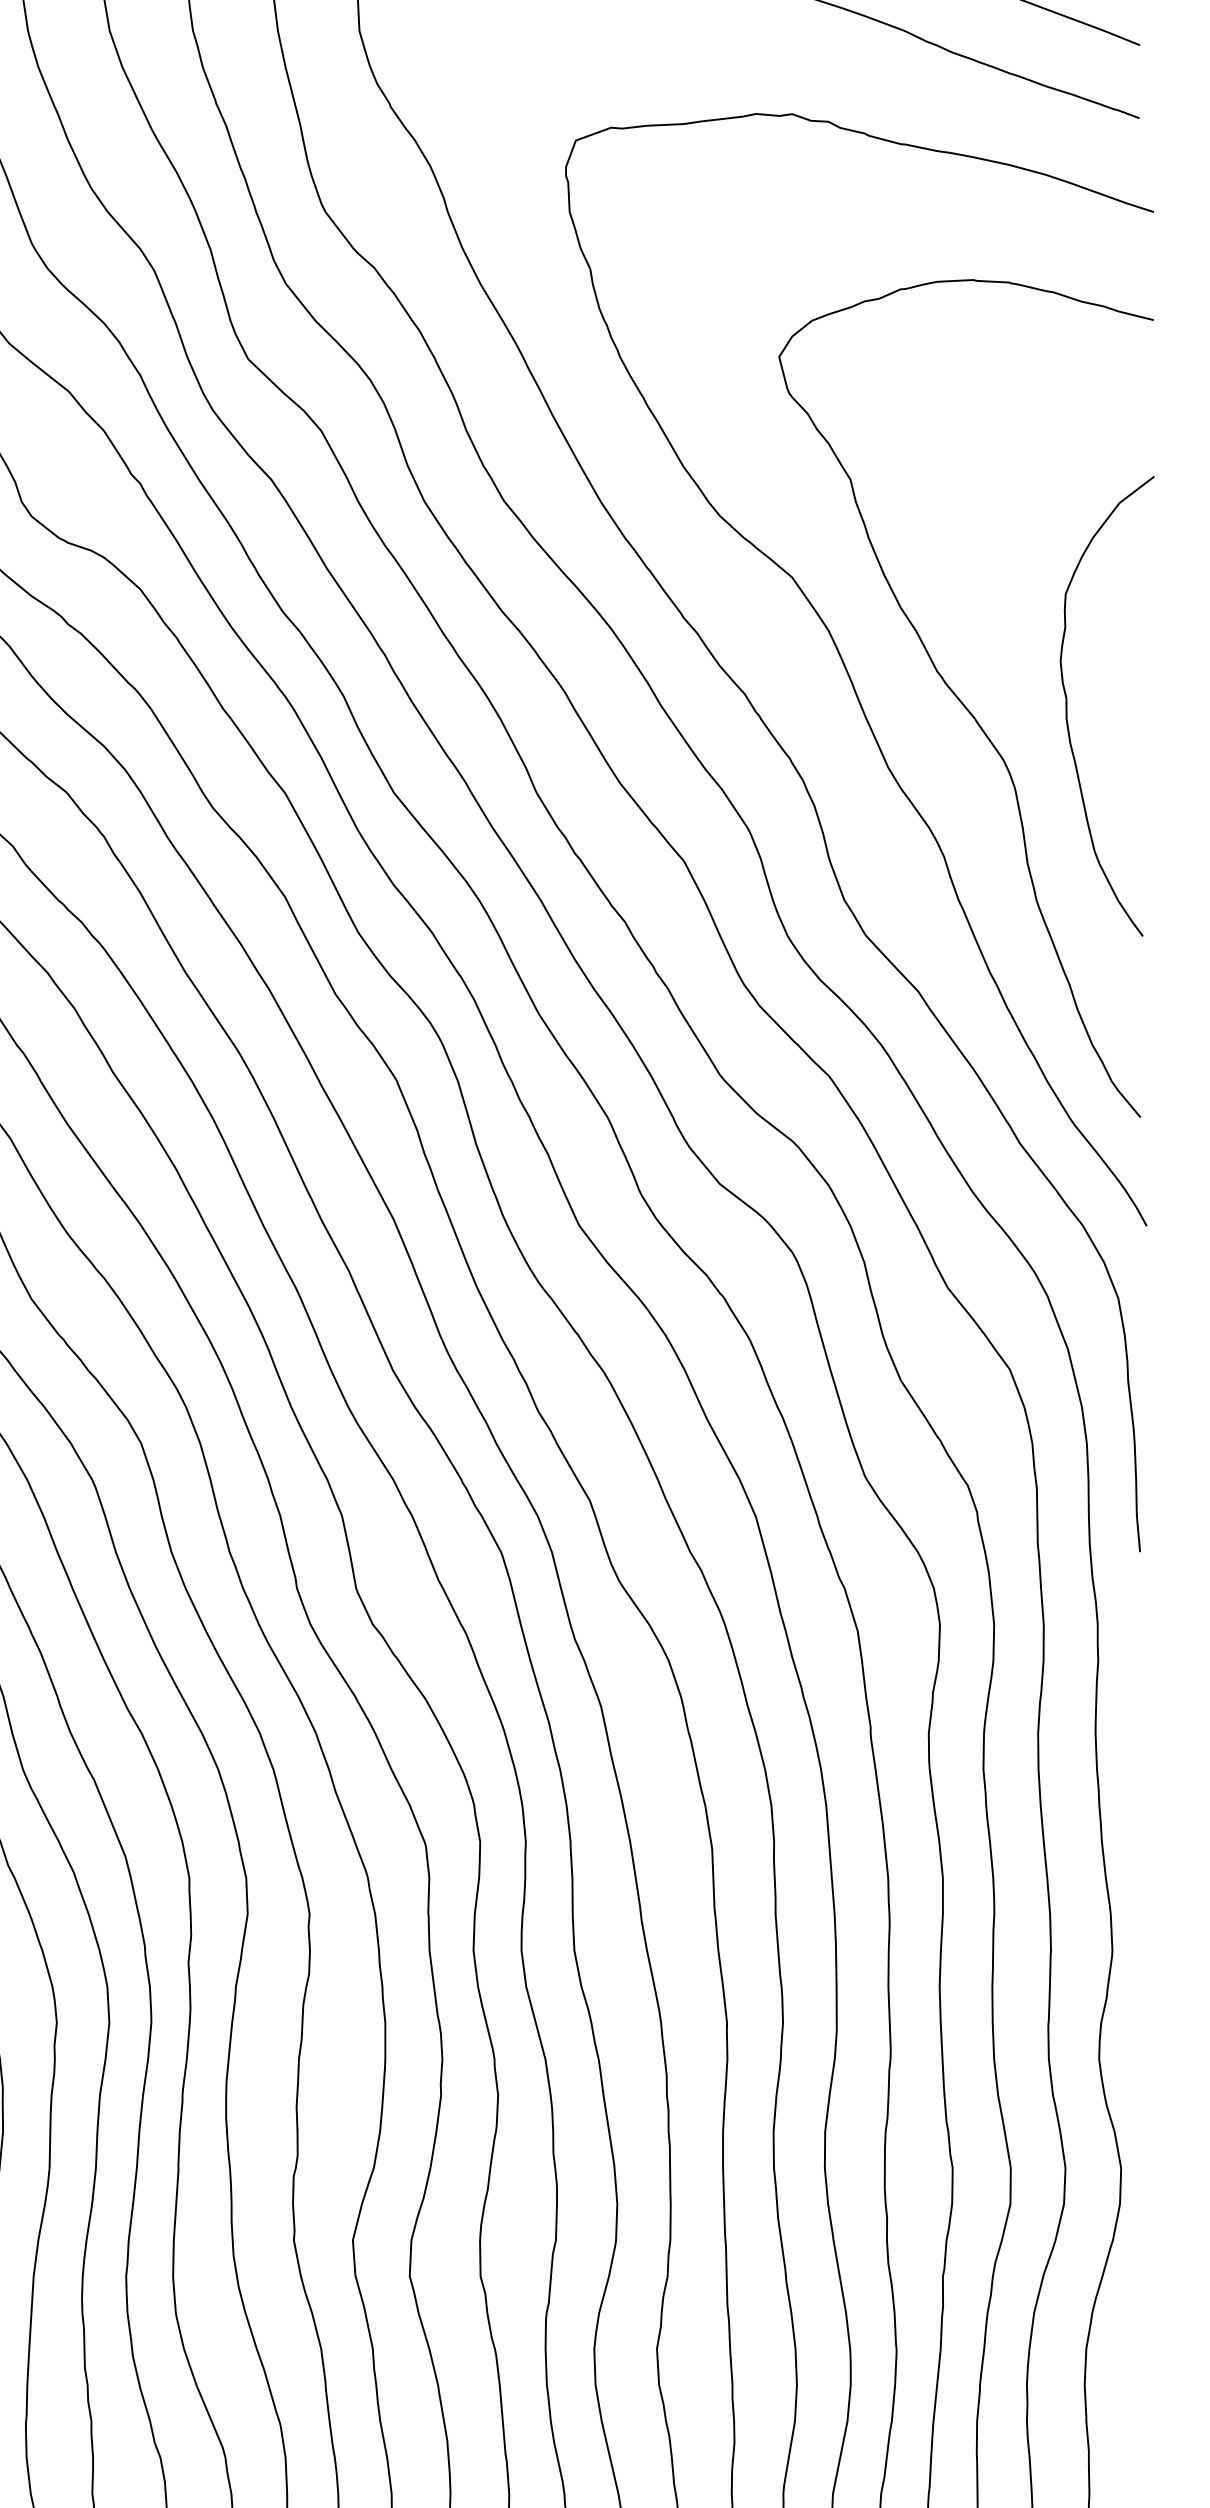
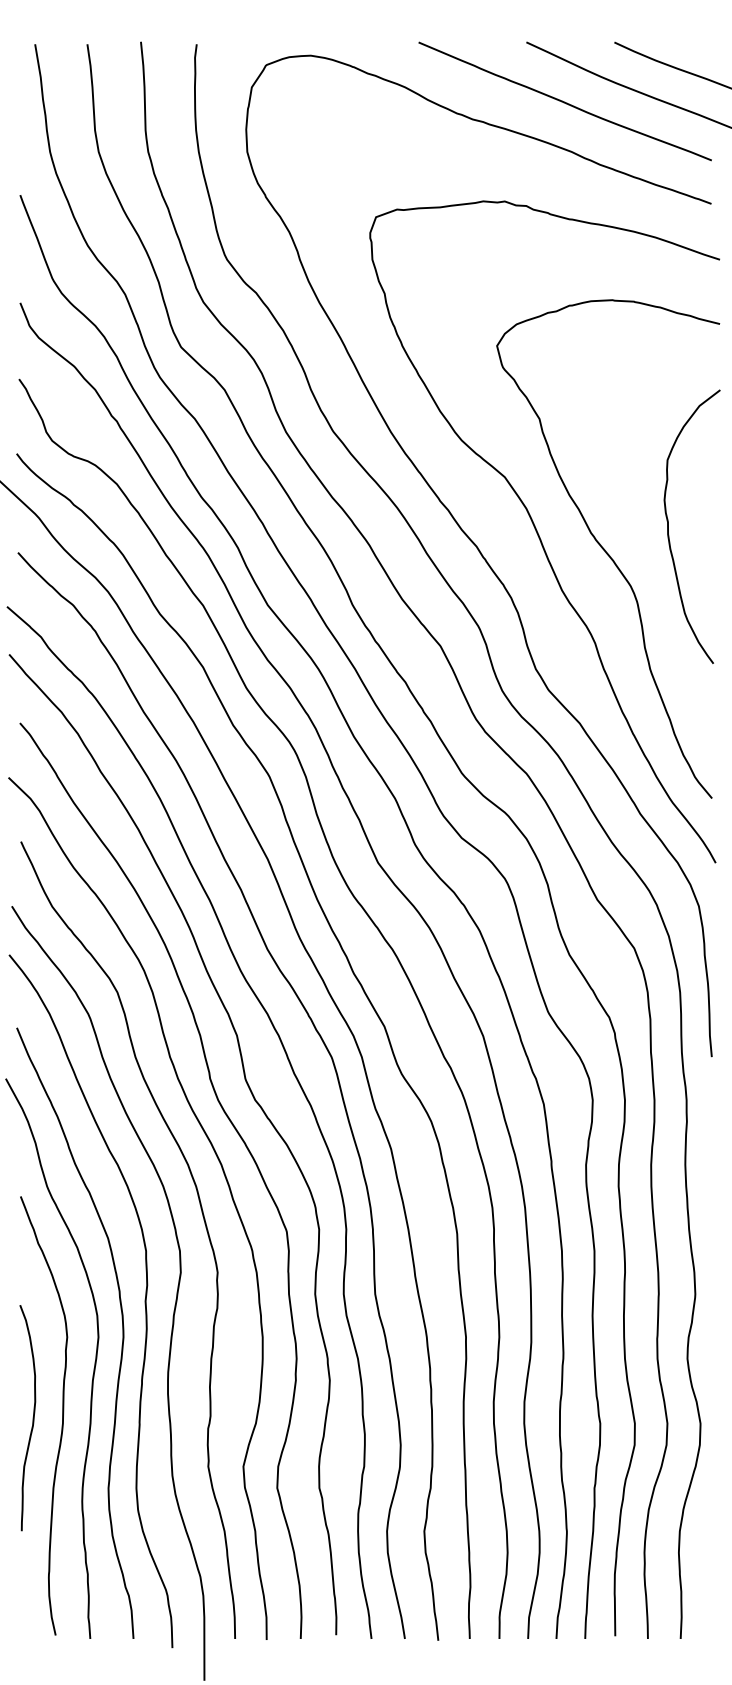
curve: (1067, 705) -> (668, 526), moved

